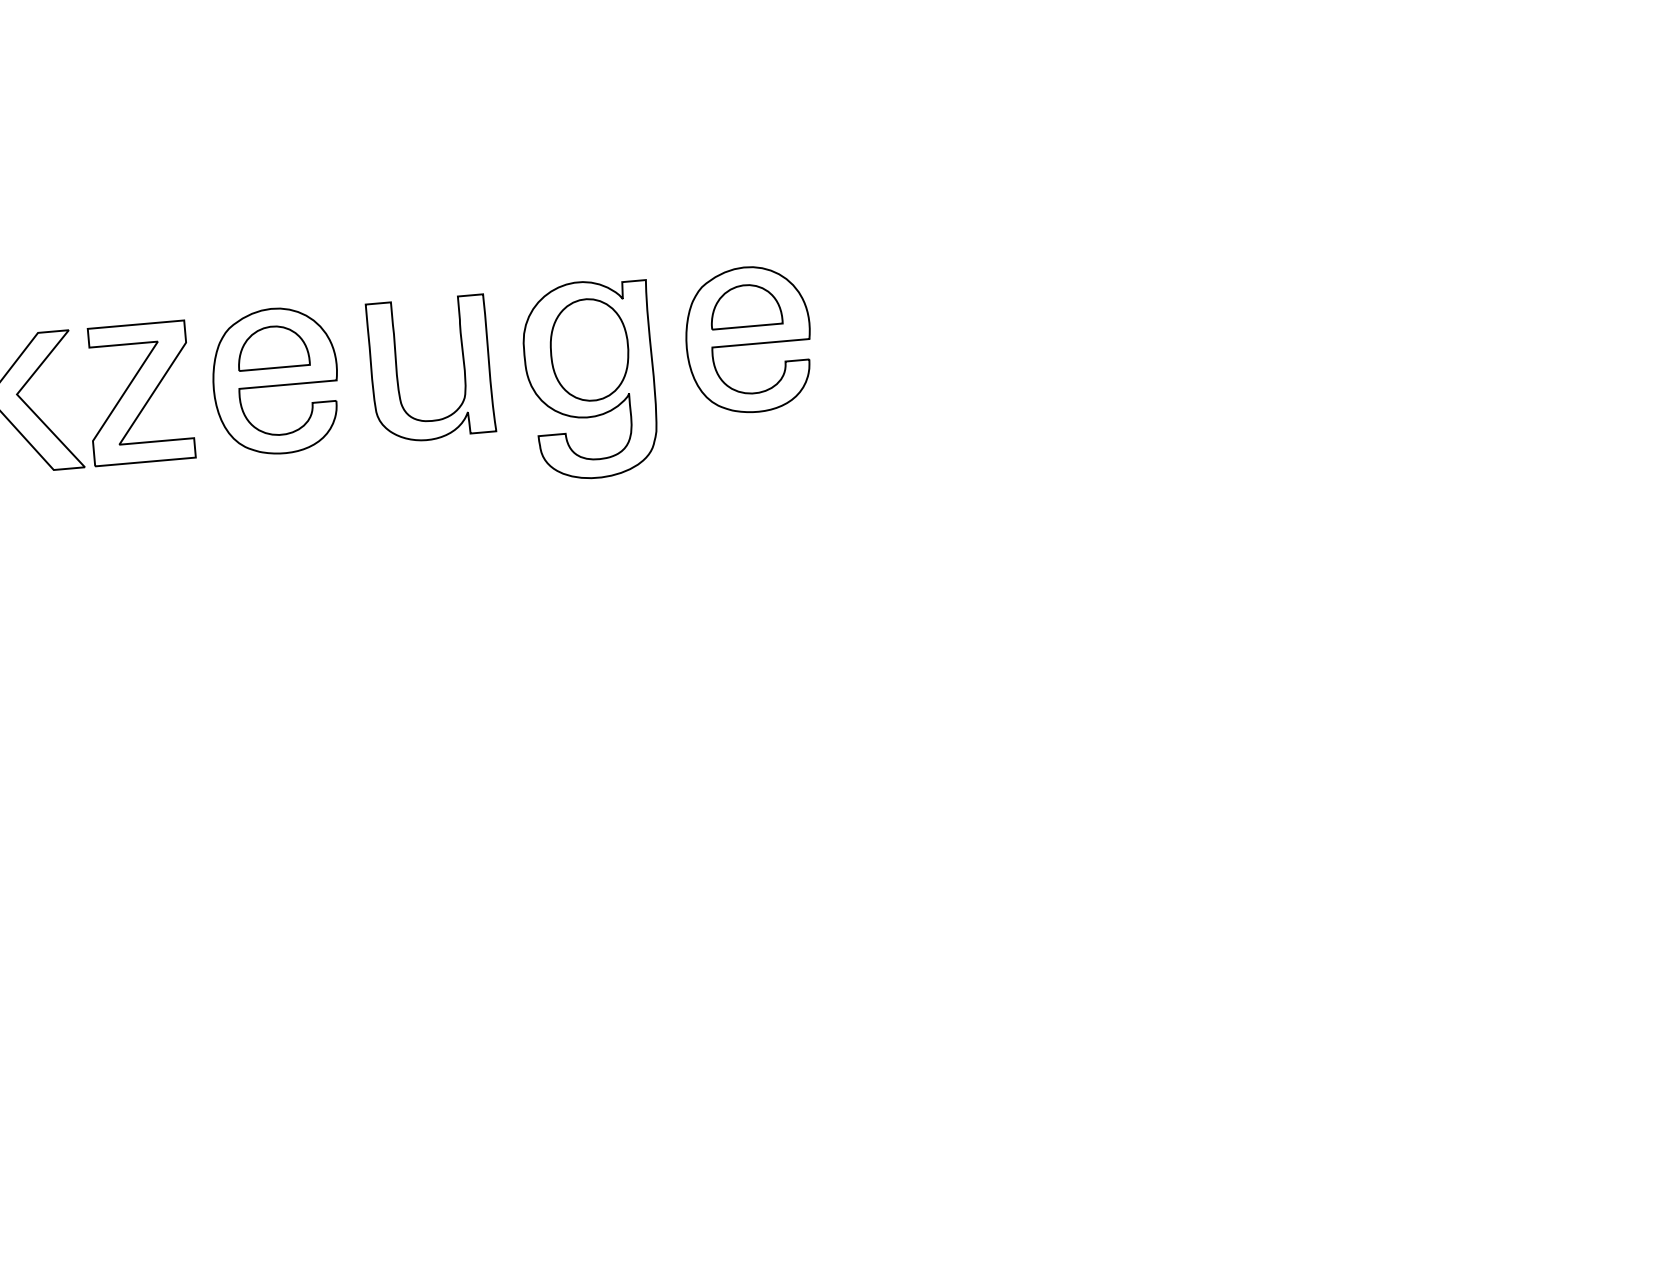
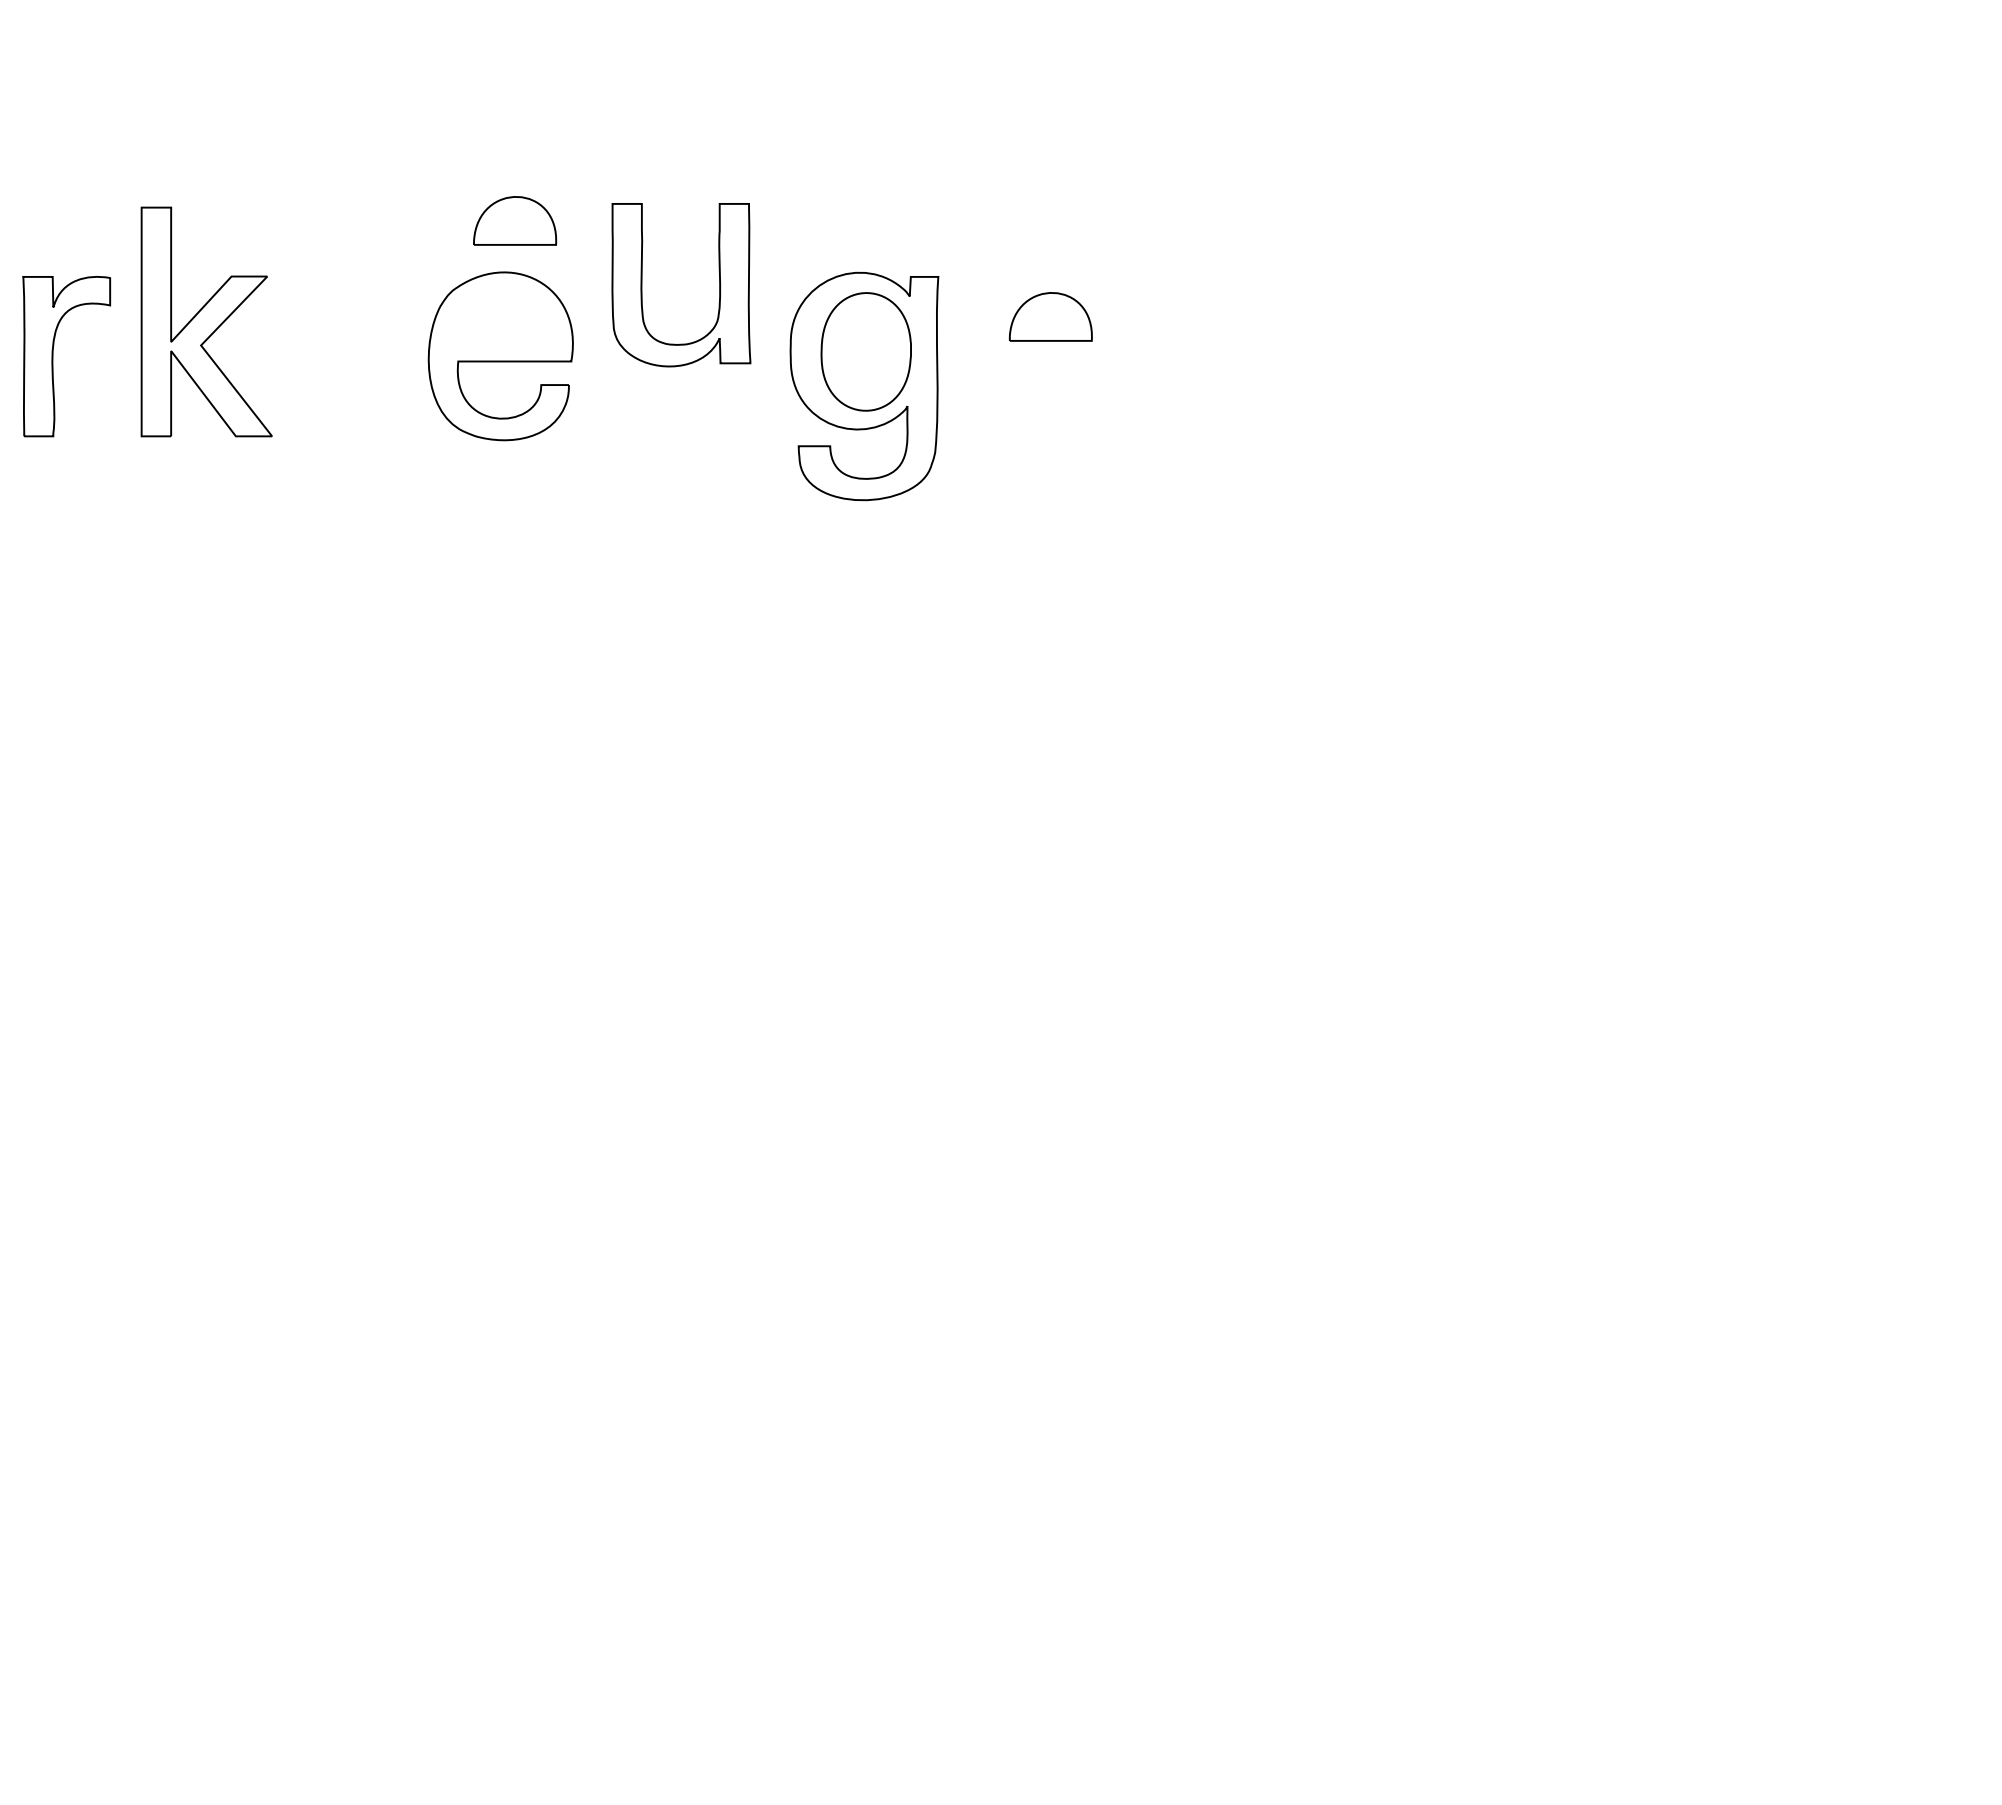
part: (748, 340) -> (1050, 356), removed
part: (273, 346) -> (515, 220), moved
part: (463, 366) -> (719, 285), moved
part: (139, 393) -> (342, 356), removed

